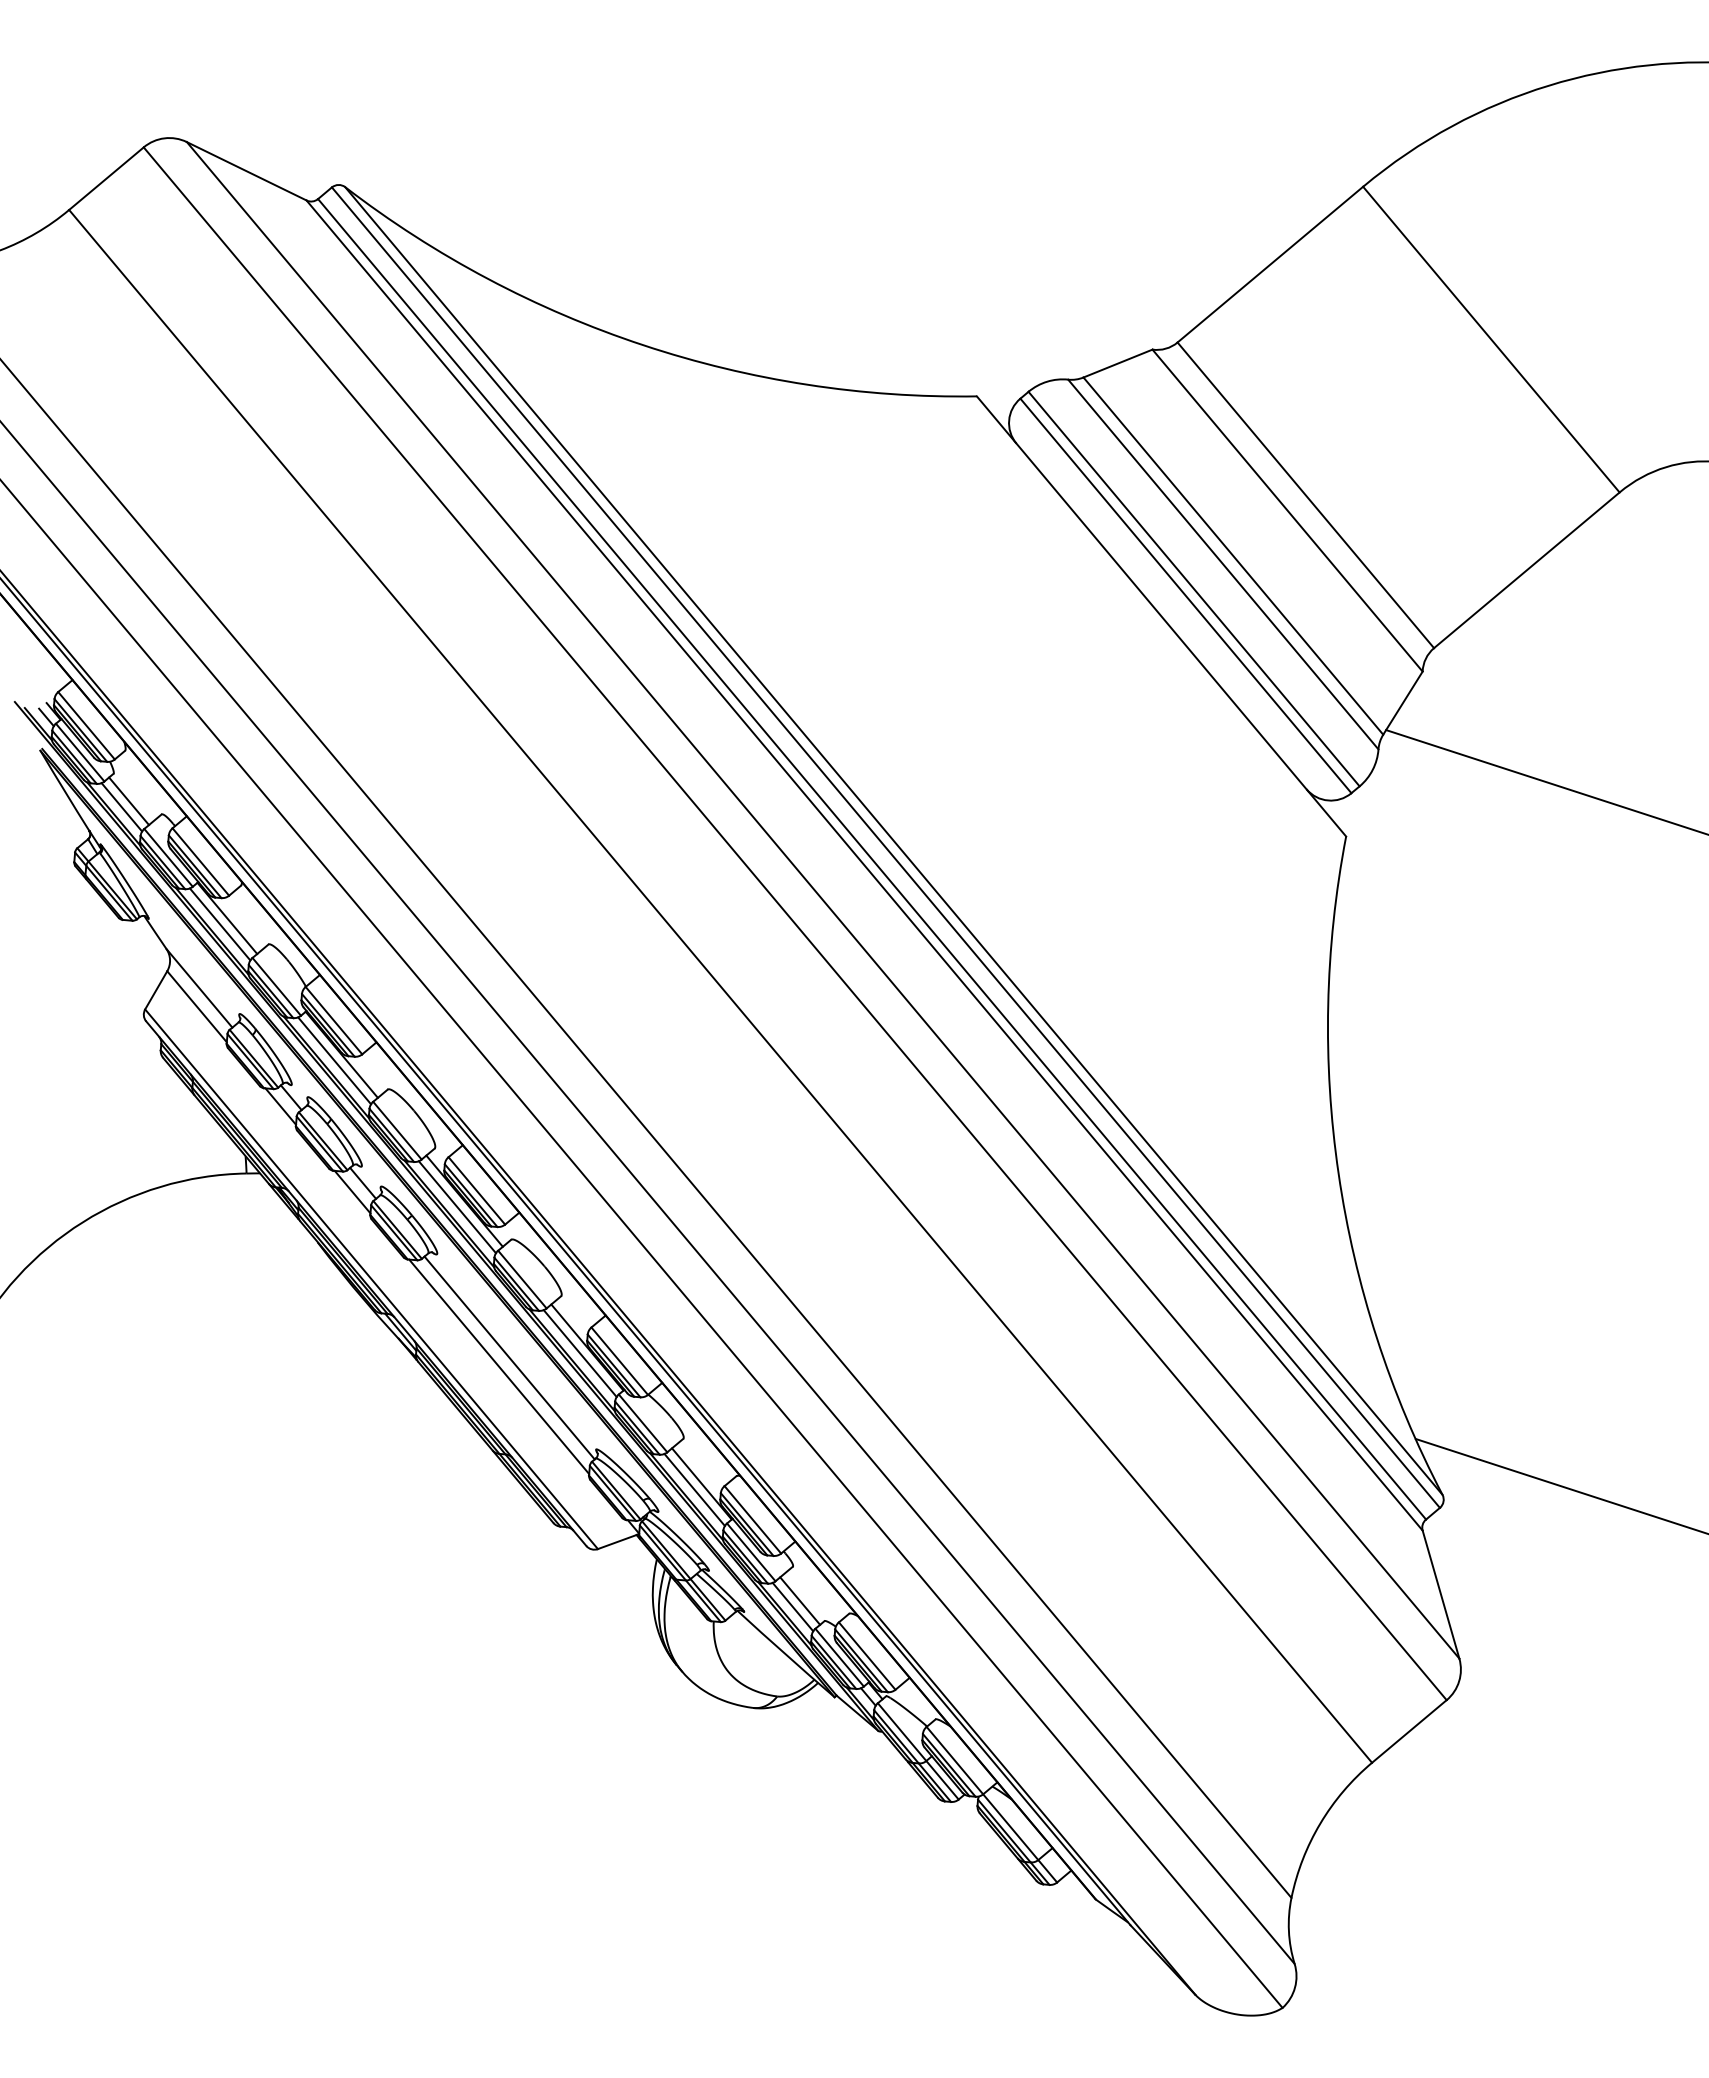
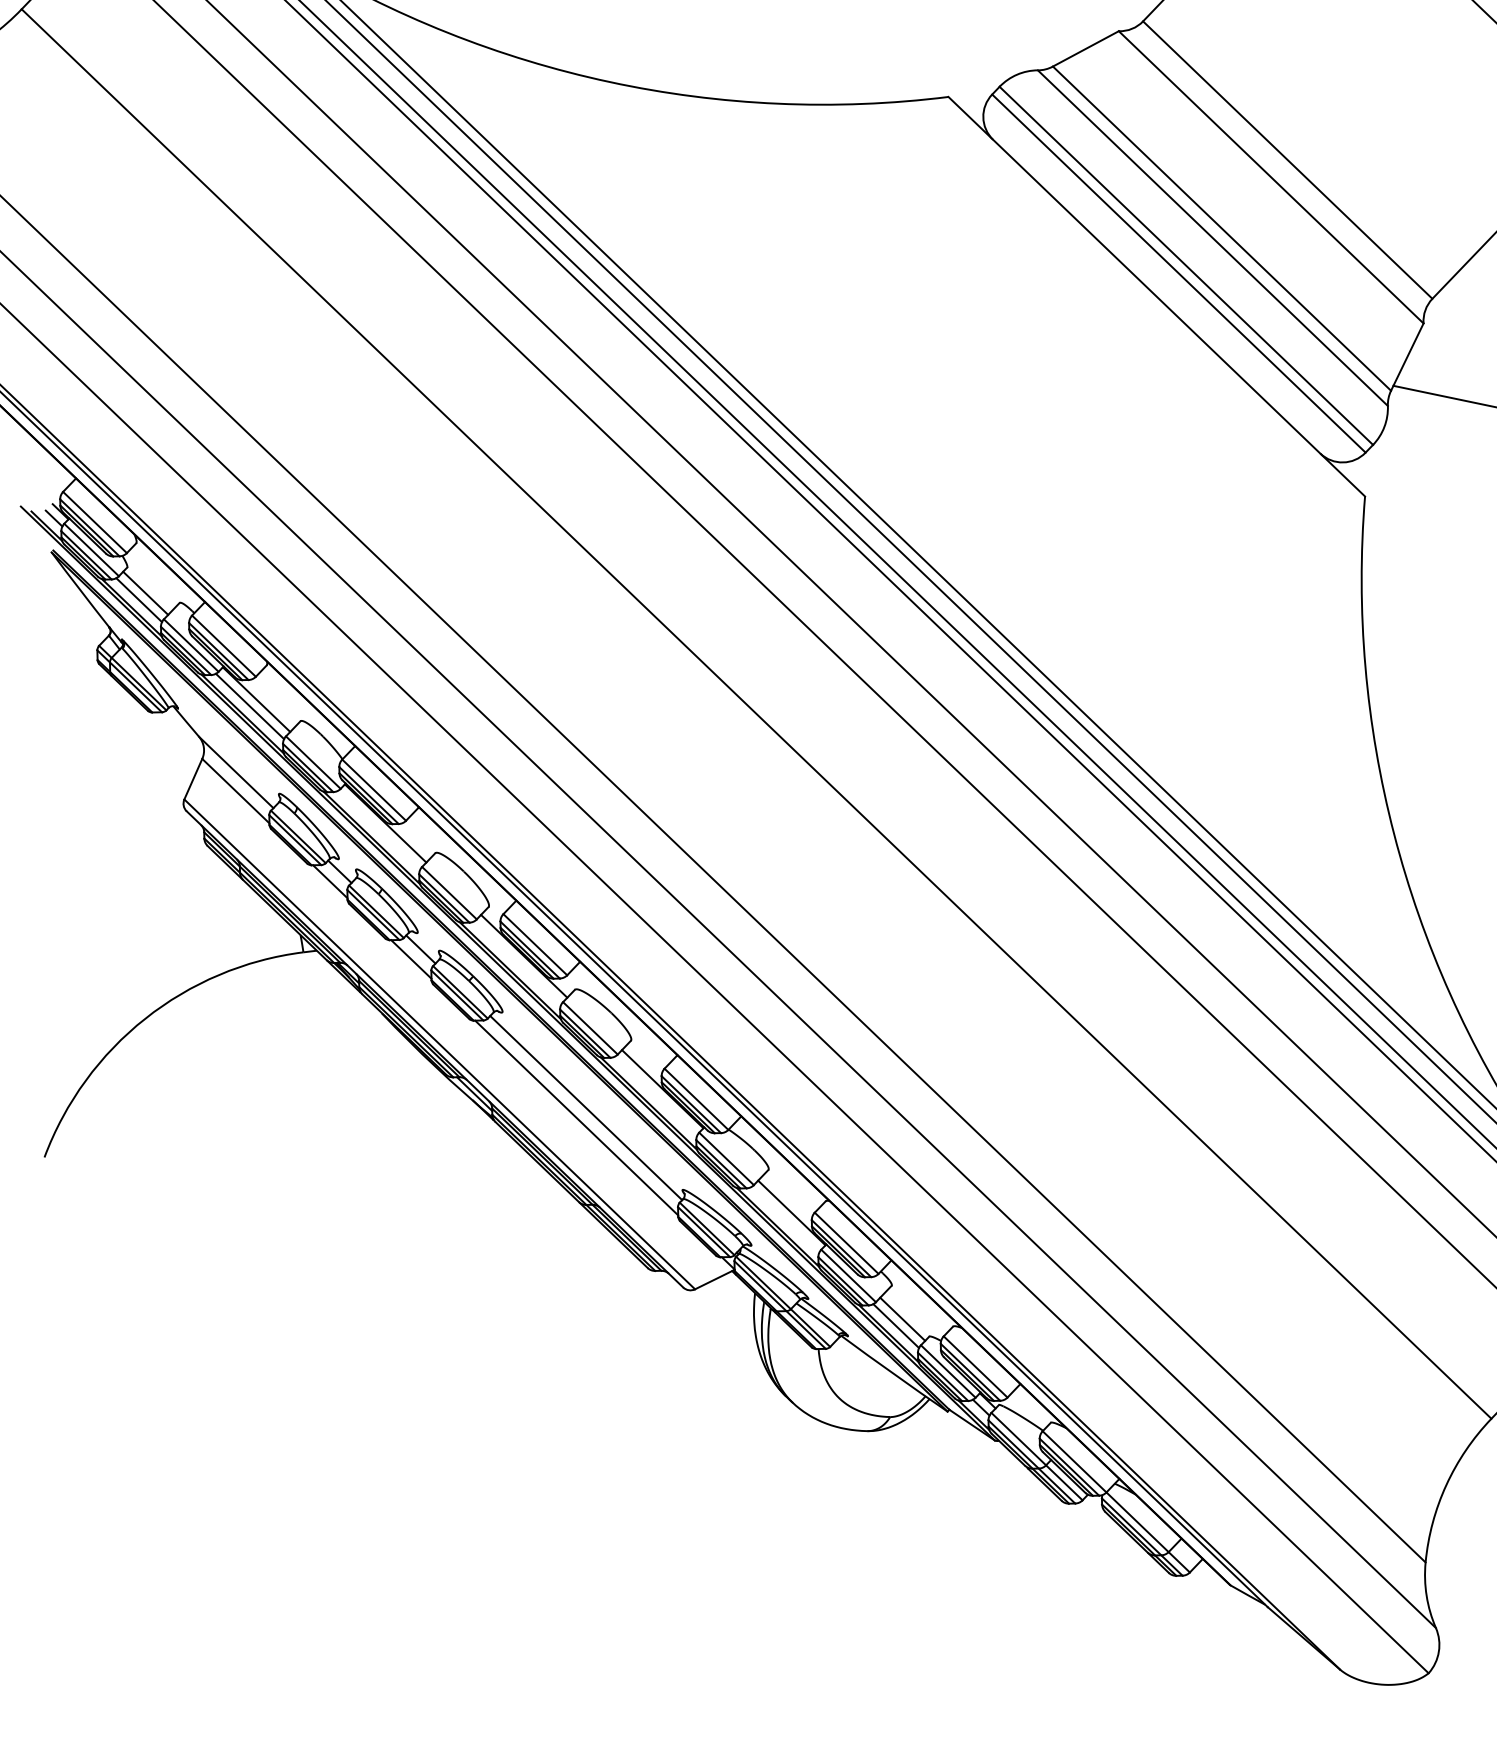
line: (334, 1060) -> (378, 829), removed
line: (457, 1207) -> (517, 963), removed
line: (579, 1353) -> (655, 1095), removed
line: (694, 1489) -> (785, 1219), removed

